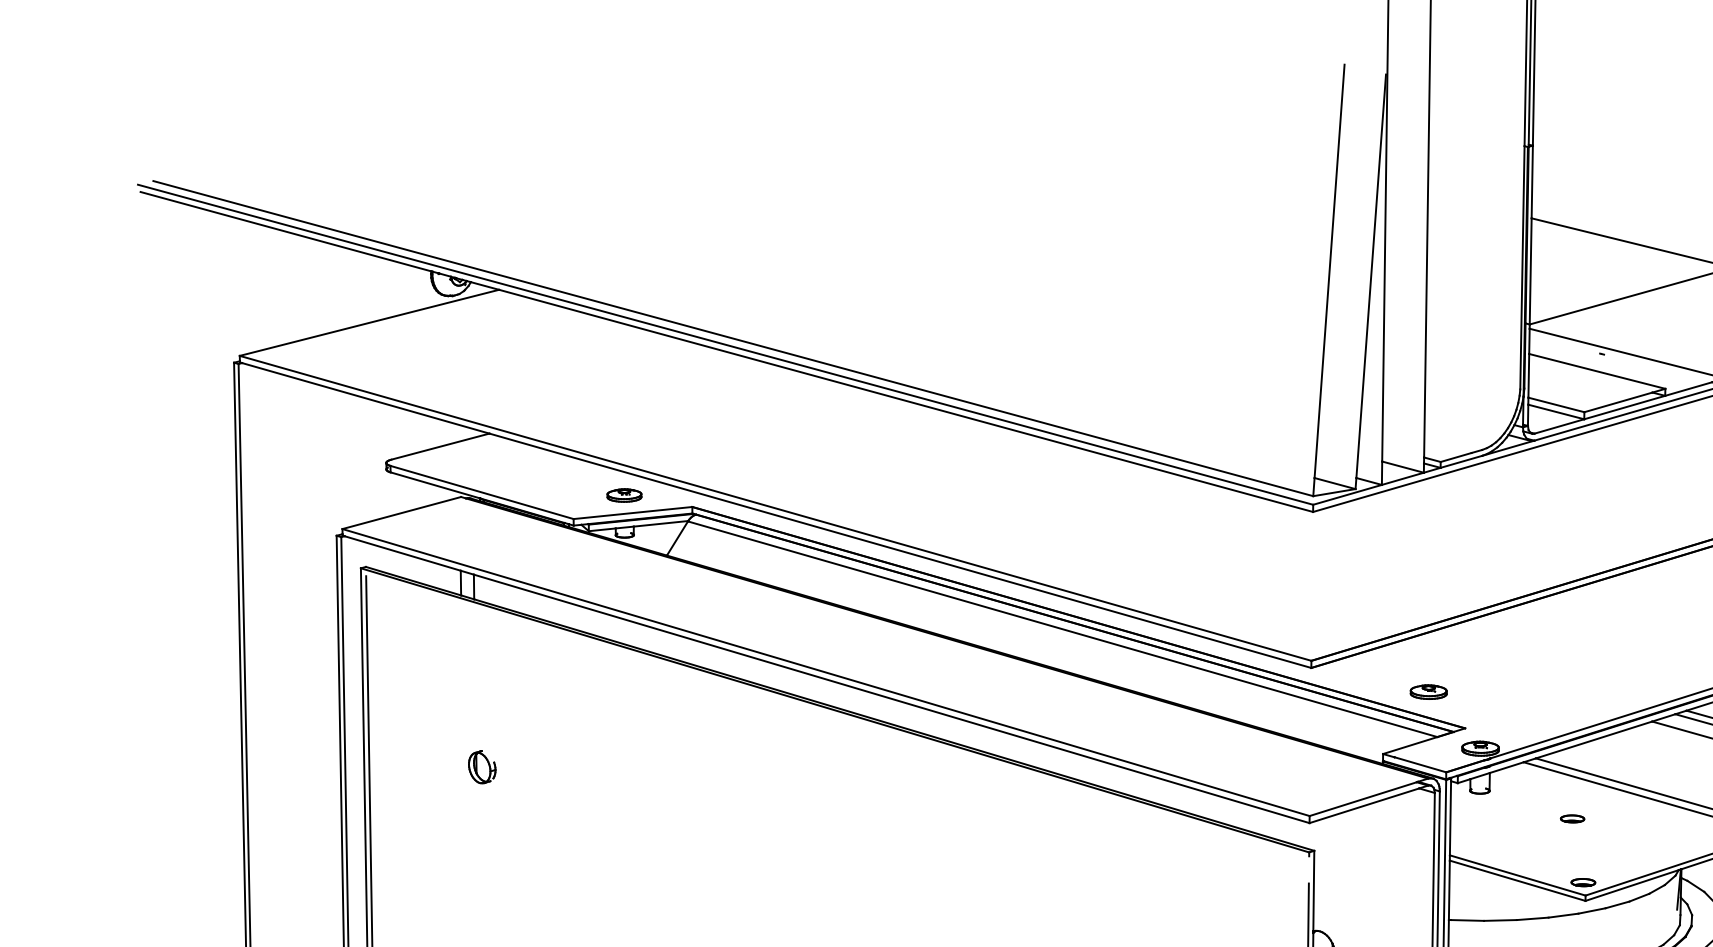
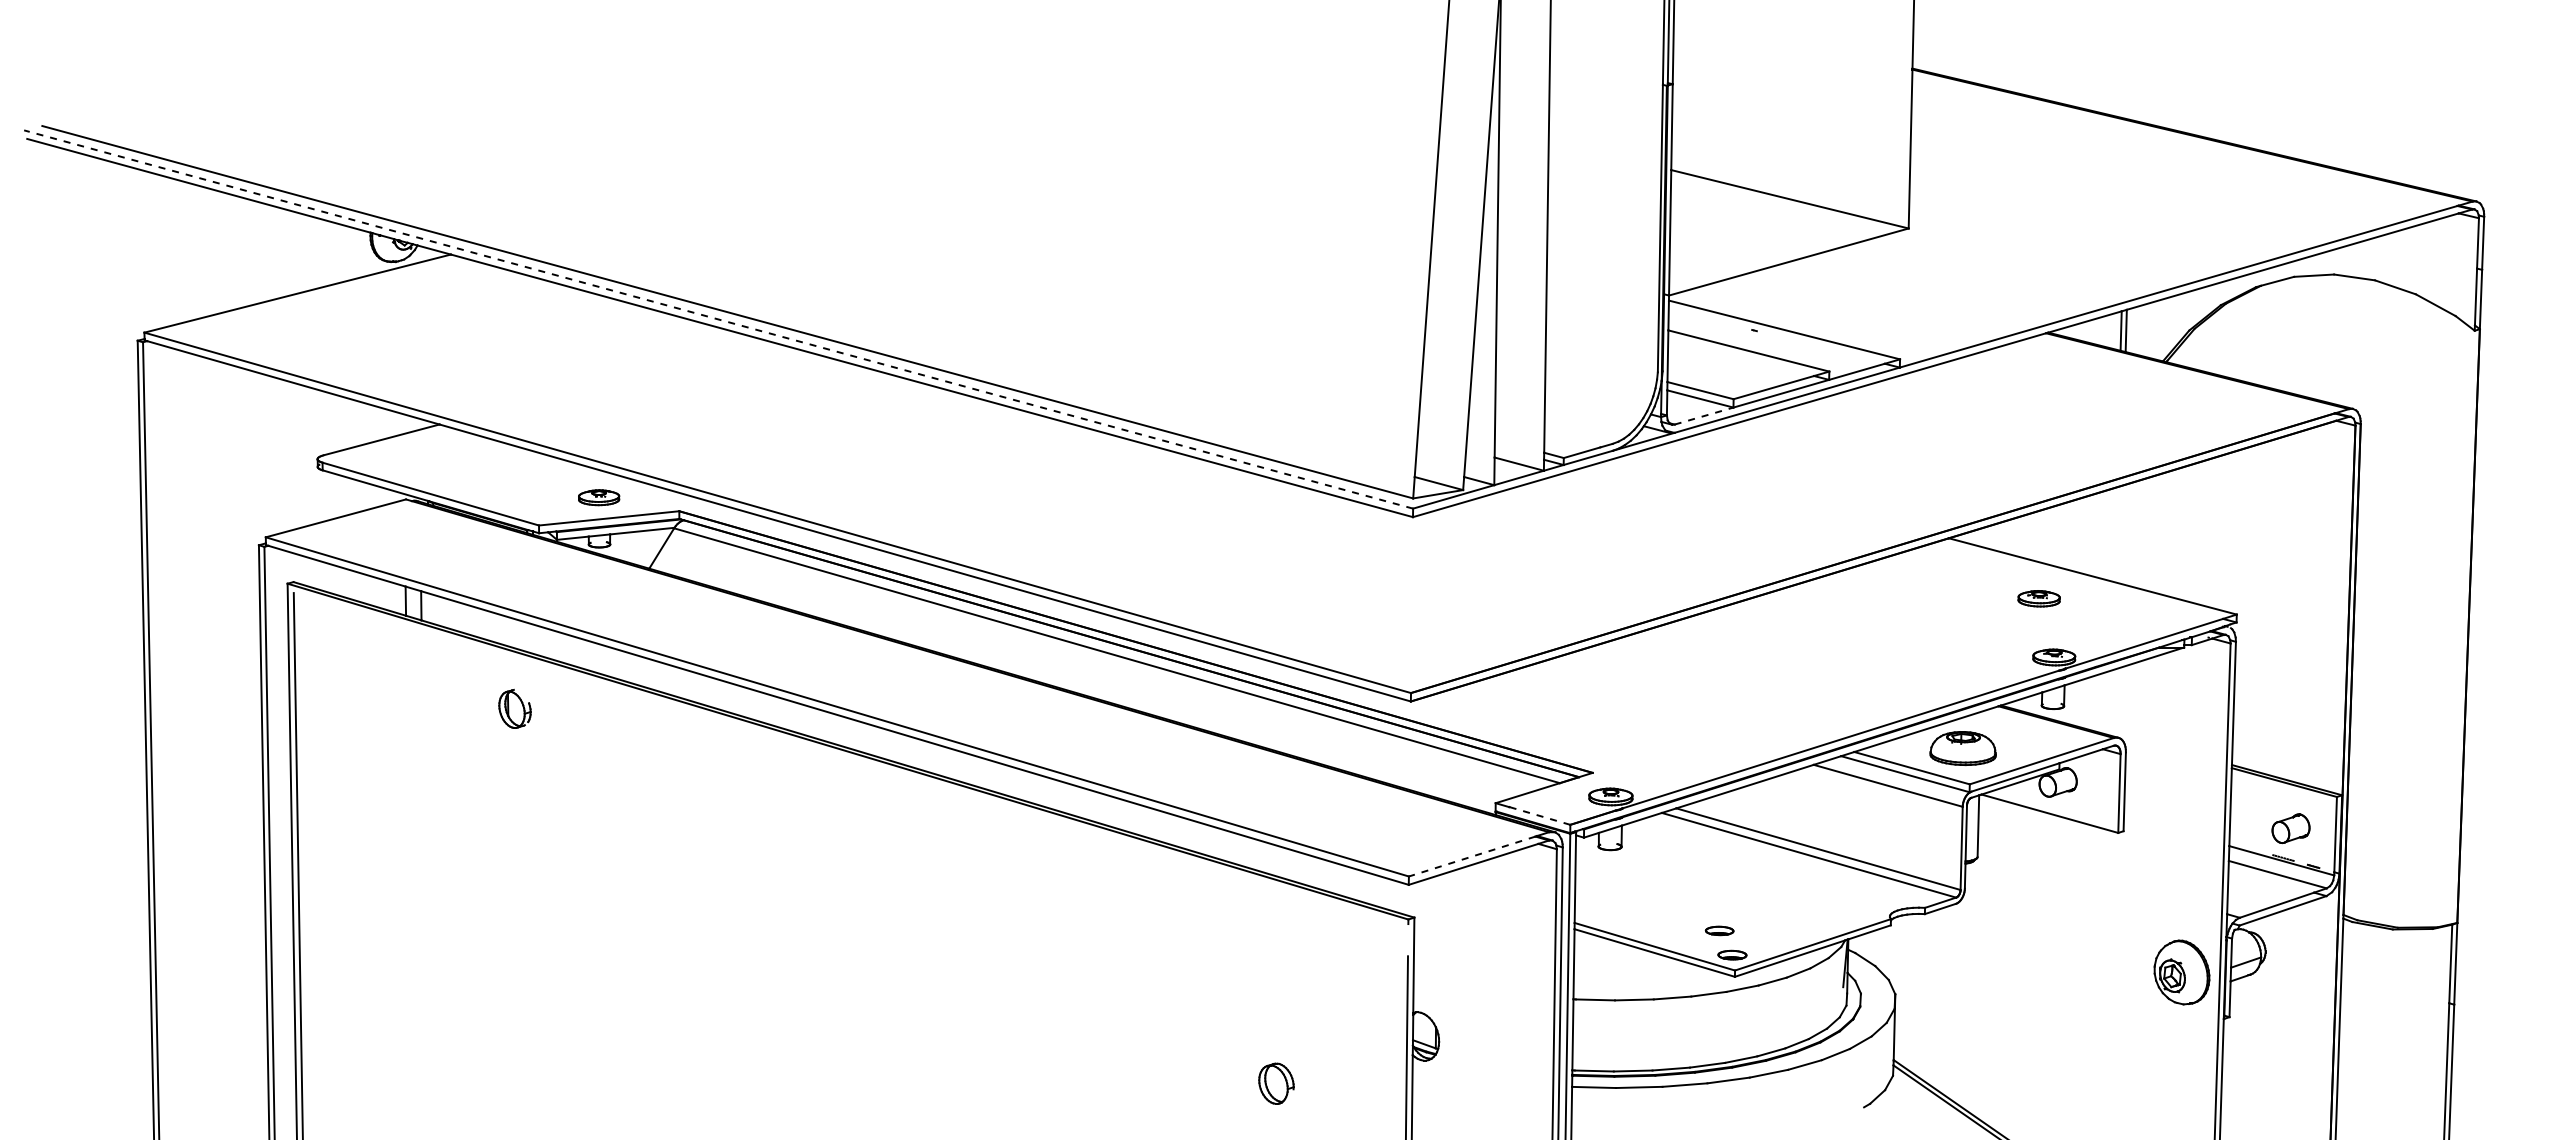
line: (725, 344) -> (718, 319), solid -> dashed
line: (1559, 426) -> (1704, 416), solid -> dashed
part: (1428, 691) -> (1549, 729), removed
line: (1420, 764) -> (1539, 815), solid -> dashed
part: (481, 766) -> (514, 708), moved
line: (1362, 799) -> (1471, 856), solid -> dashed
part: (1572, 818) -> (1719, 930), moved

